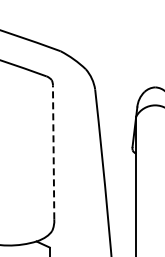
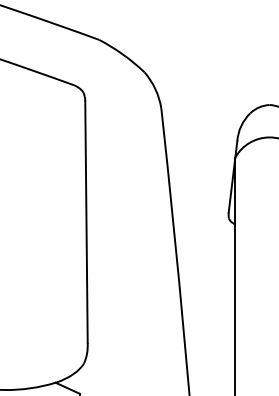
line: (53, 152) -> (86, 222), dashed -> solid

